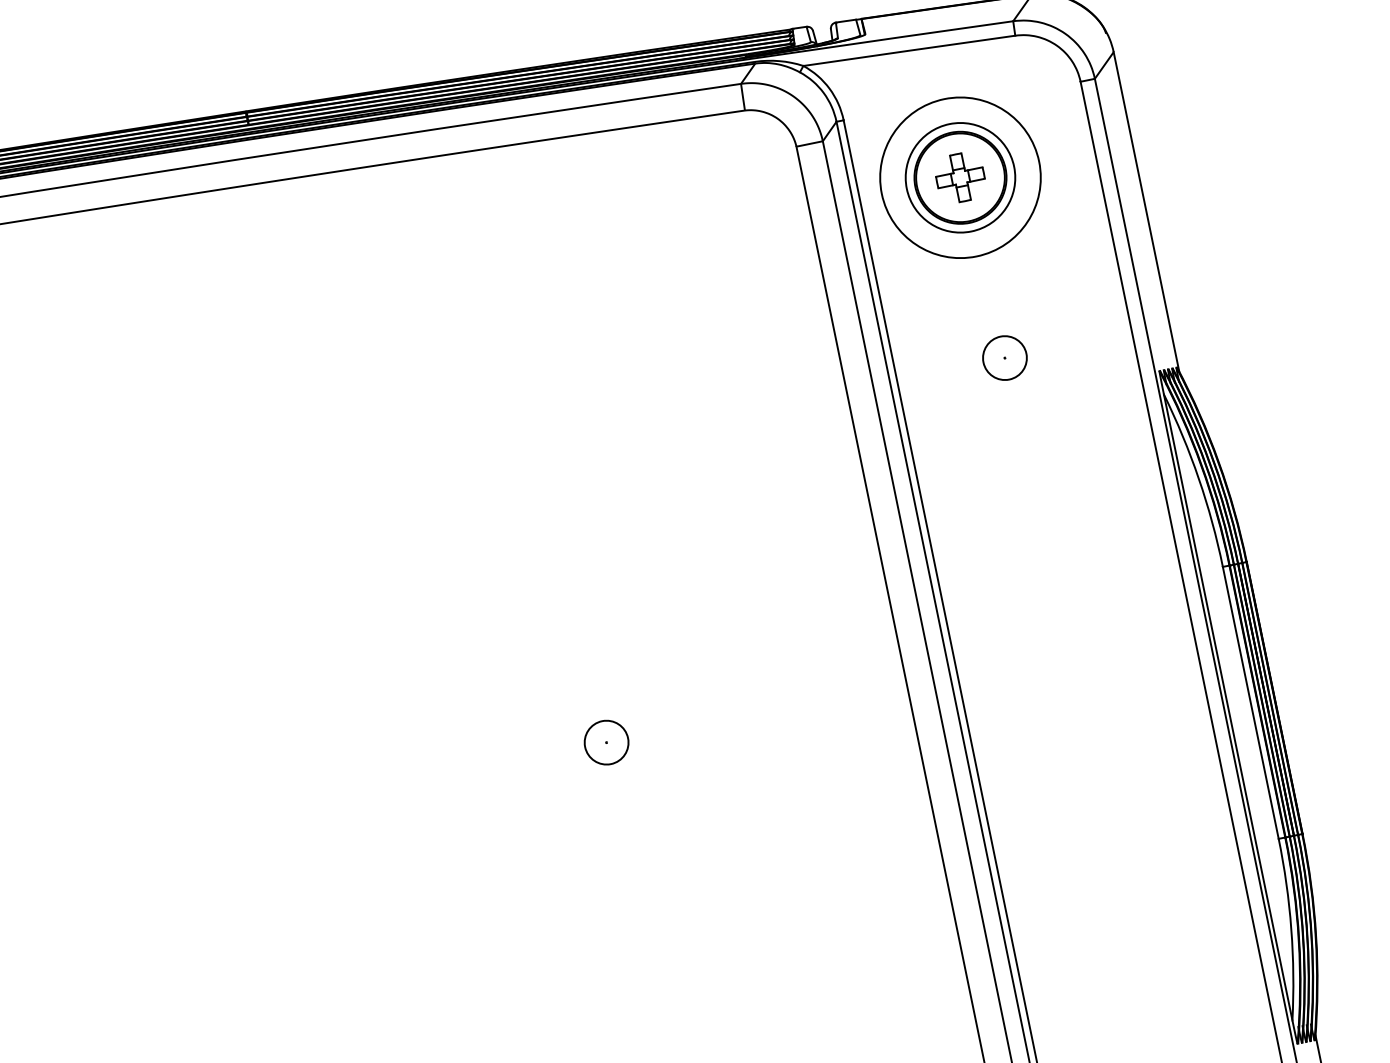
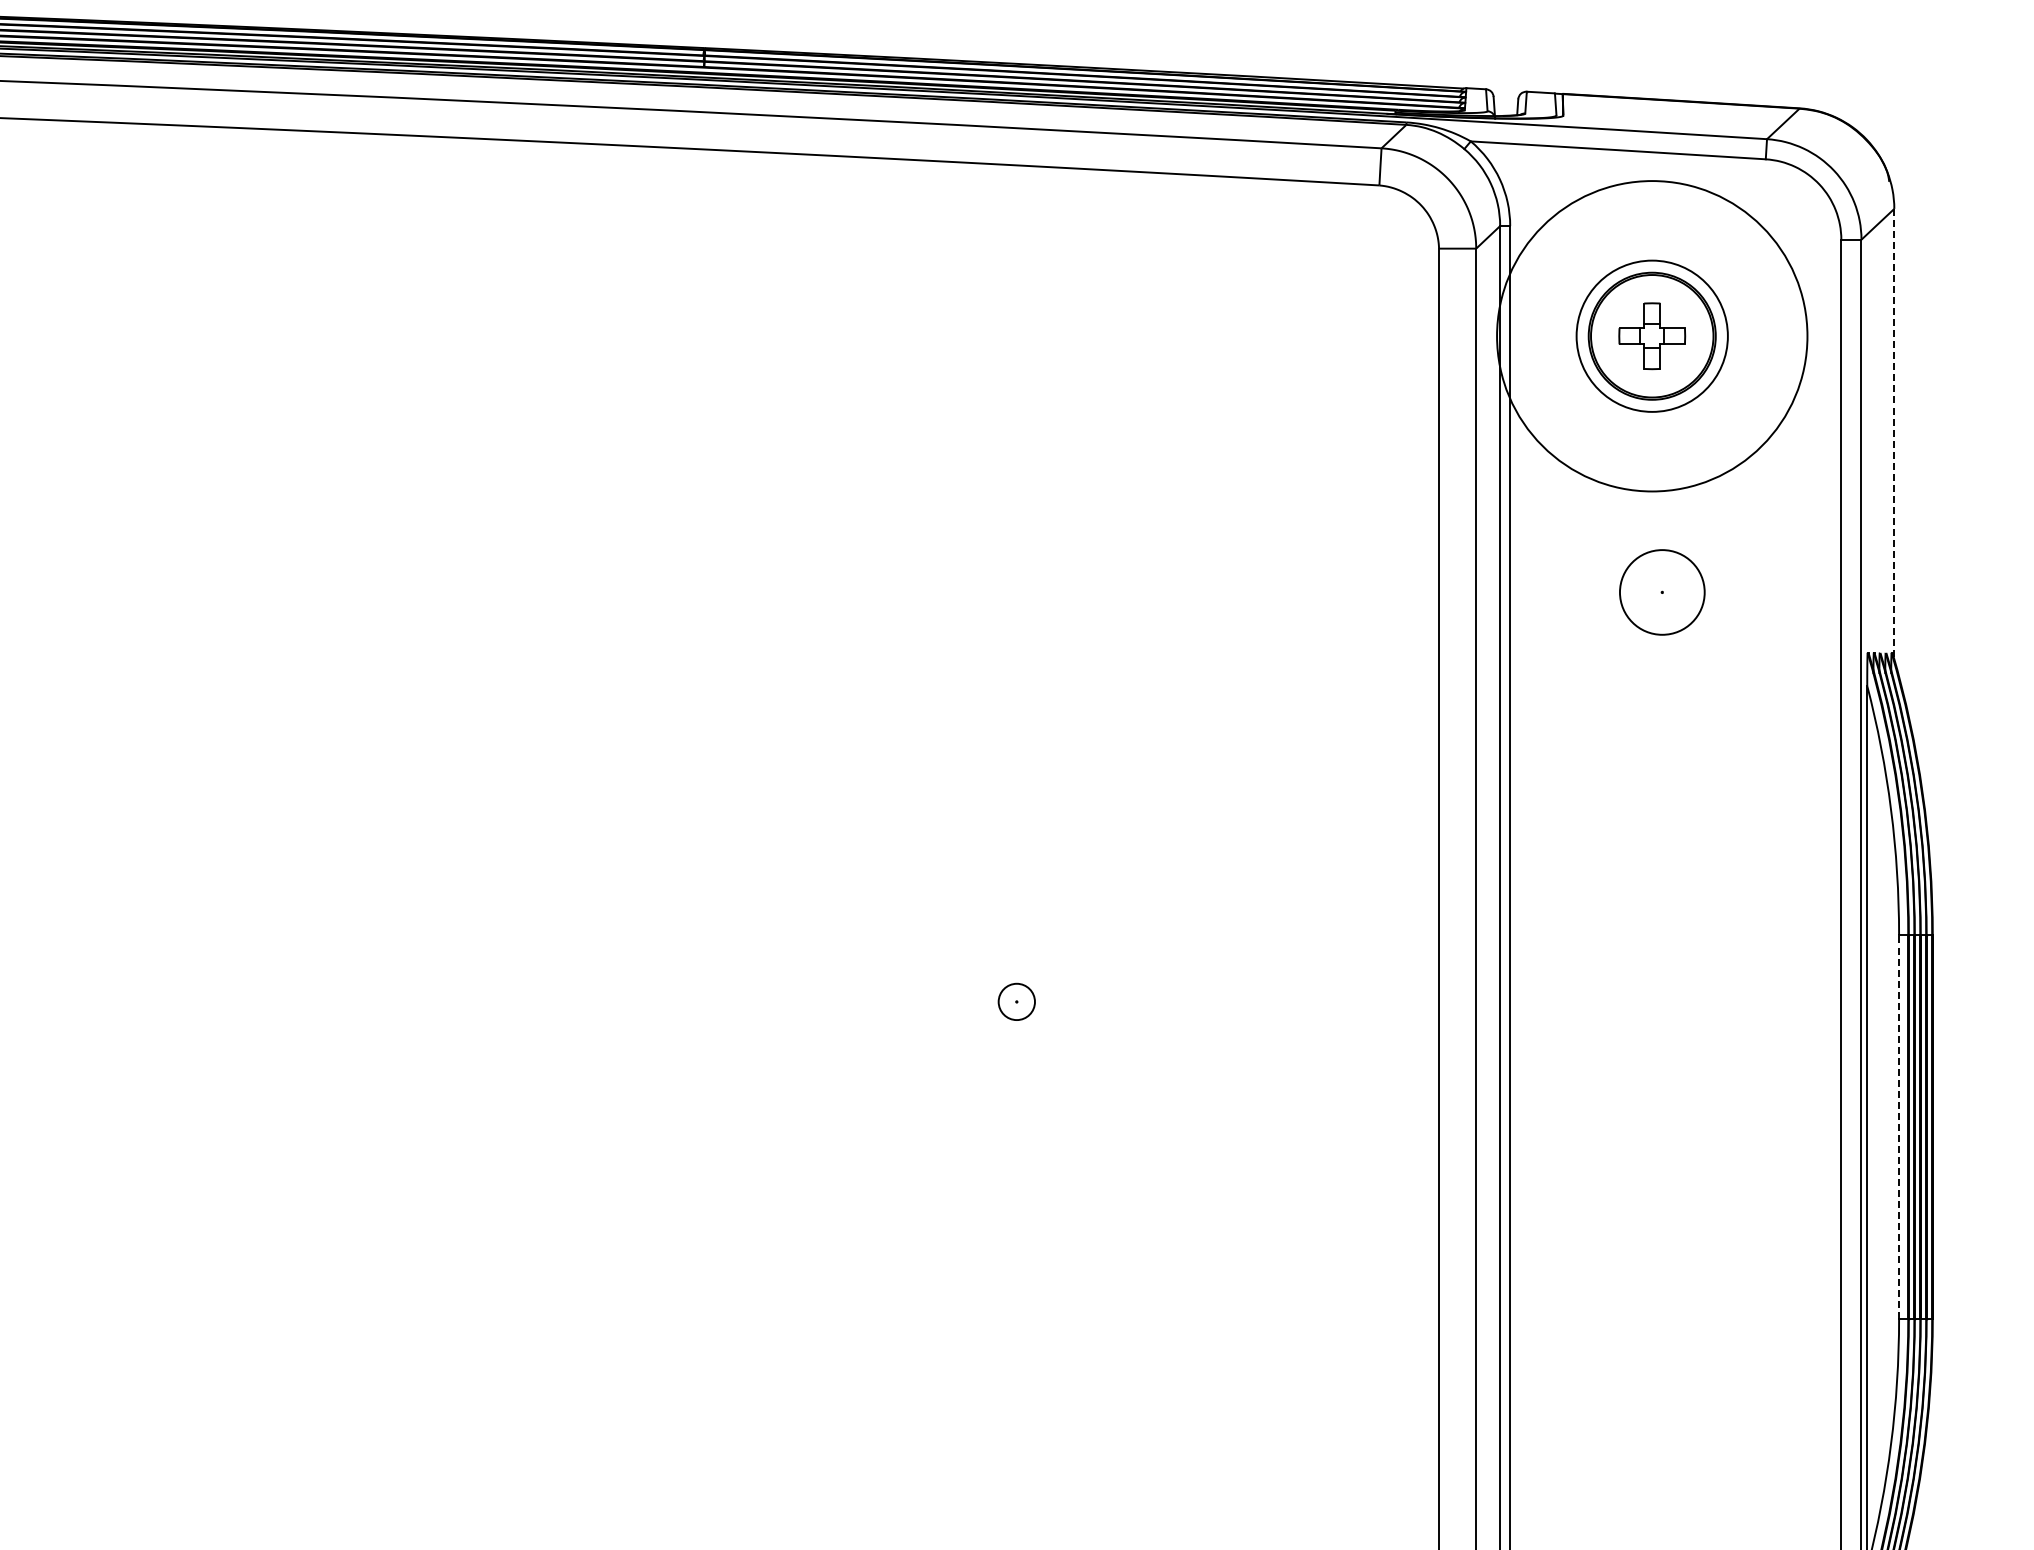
circle: (960, 177) -> (1652, 336), size x1.4
line: (1146, 212) -> (1894, 434), solid -> dashed
circle: (1005, 358) -> (1662, 592), size x1.4
line: (1251, 703) -> (1899, 1127), solid -> dashed
circle: (606, 742) -> (1016, 1001), size x0.6

